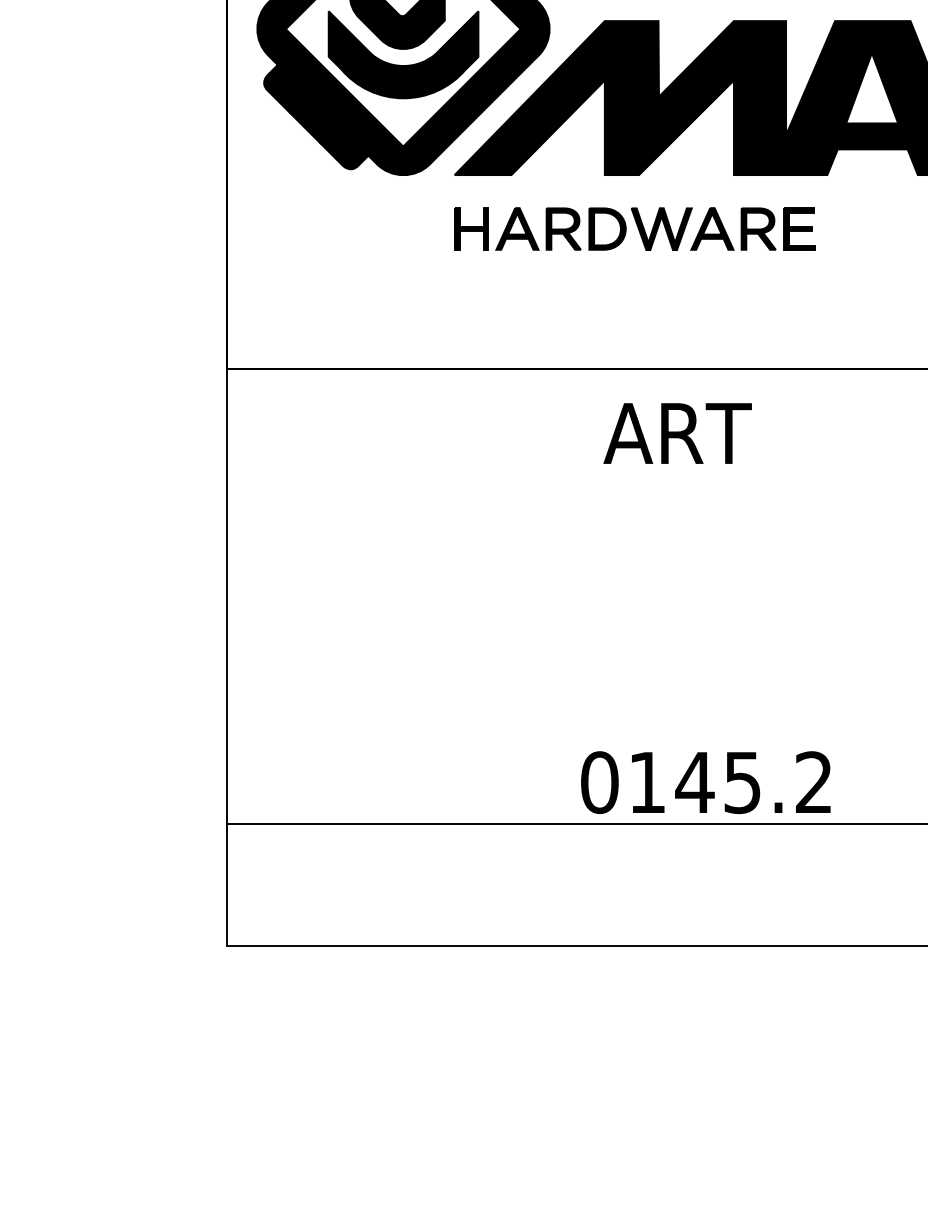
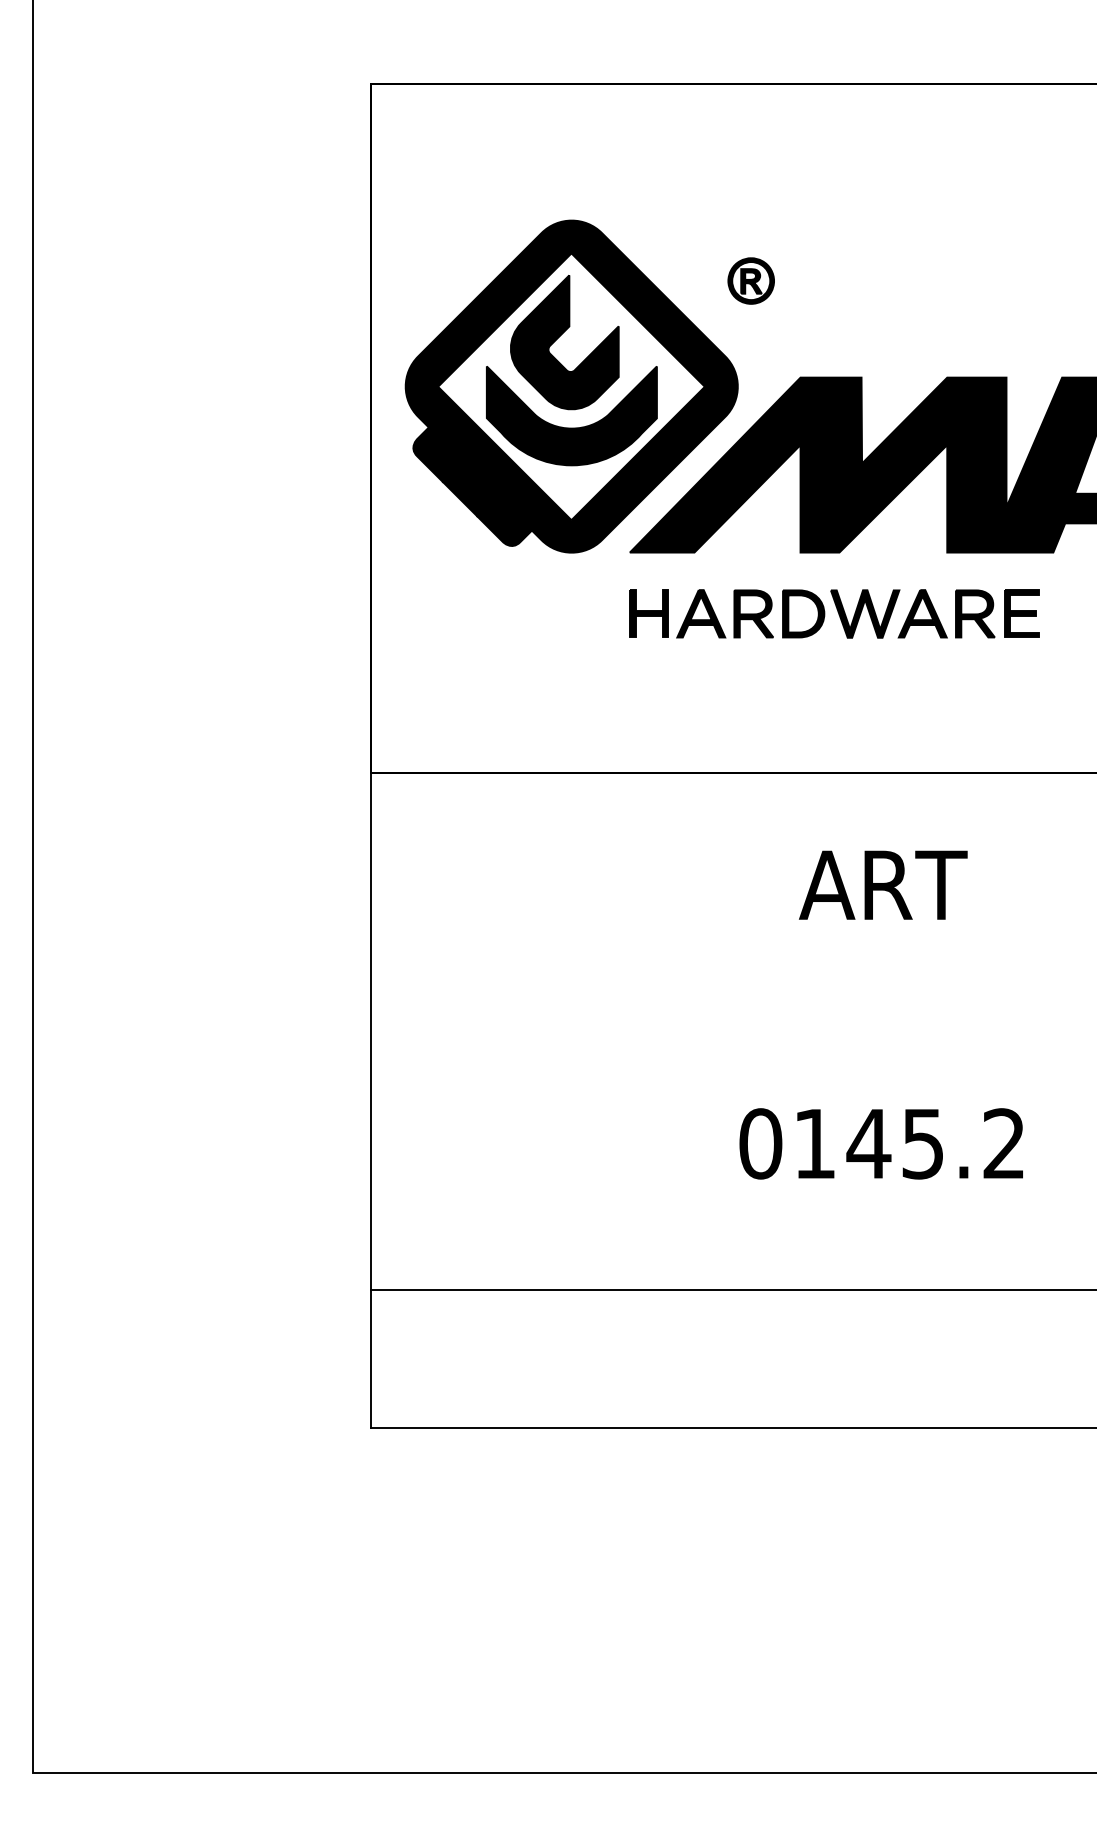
text: (677, 432) -> (883, 884), moved
text: (705, 782) -> (880, 1143), moved

